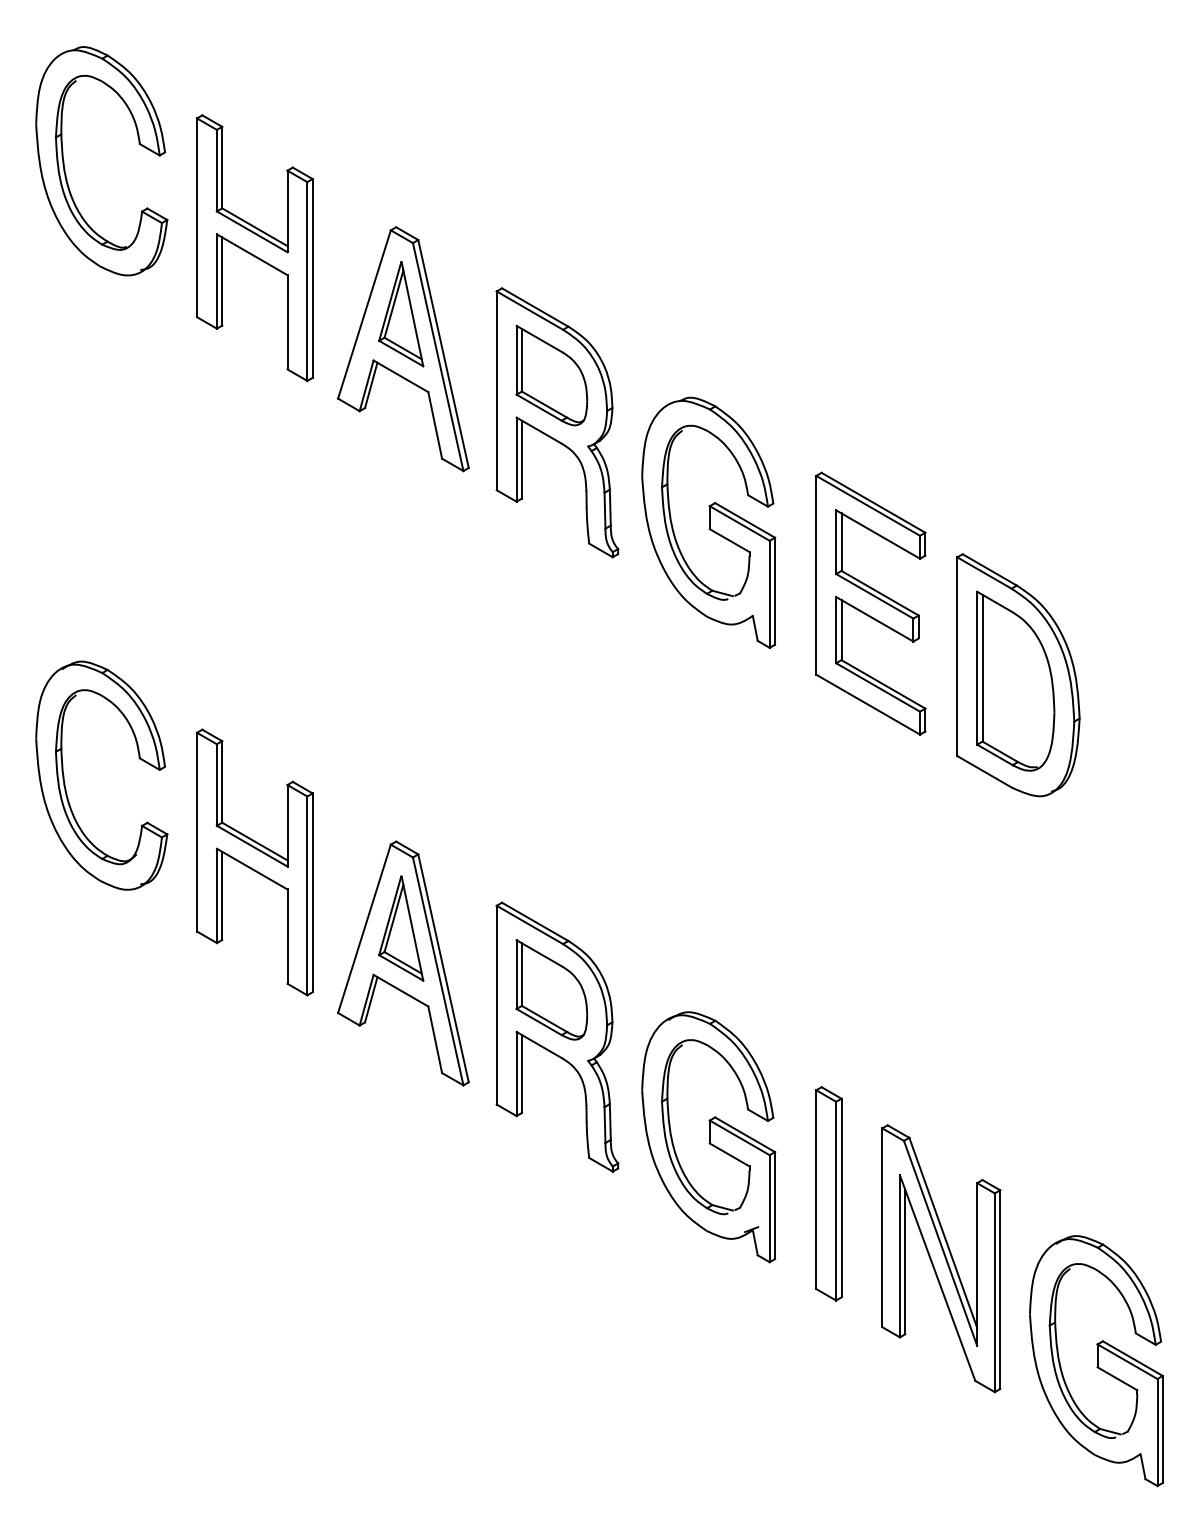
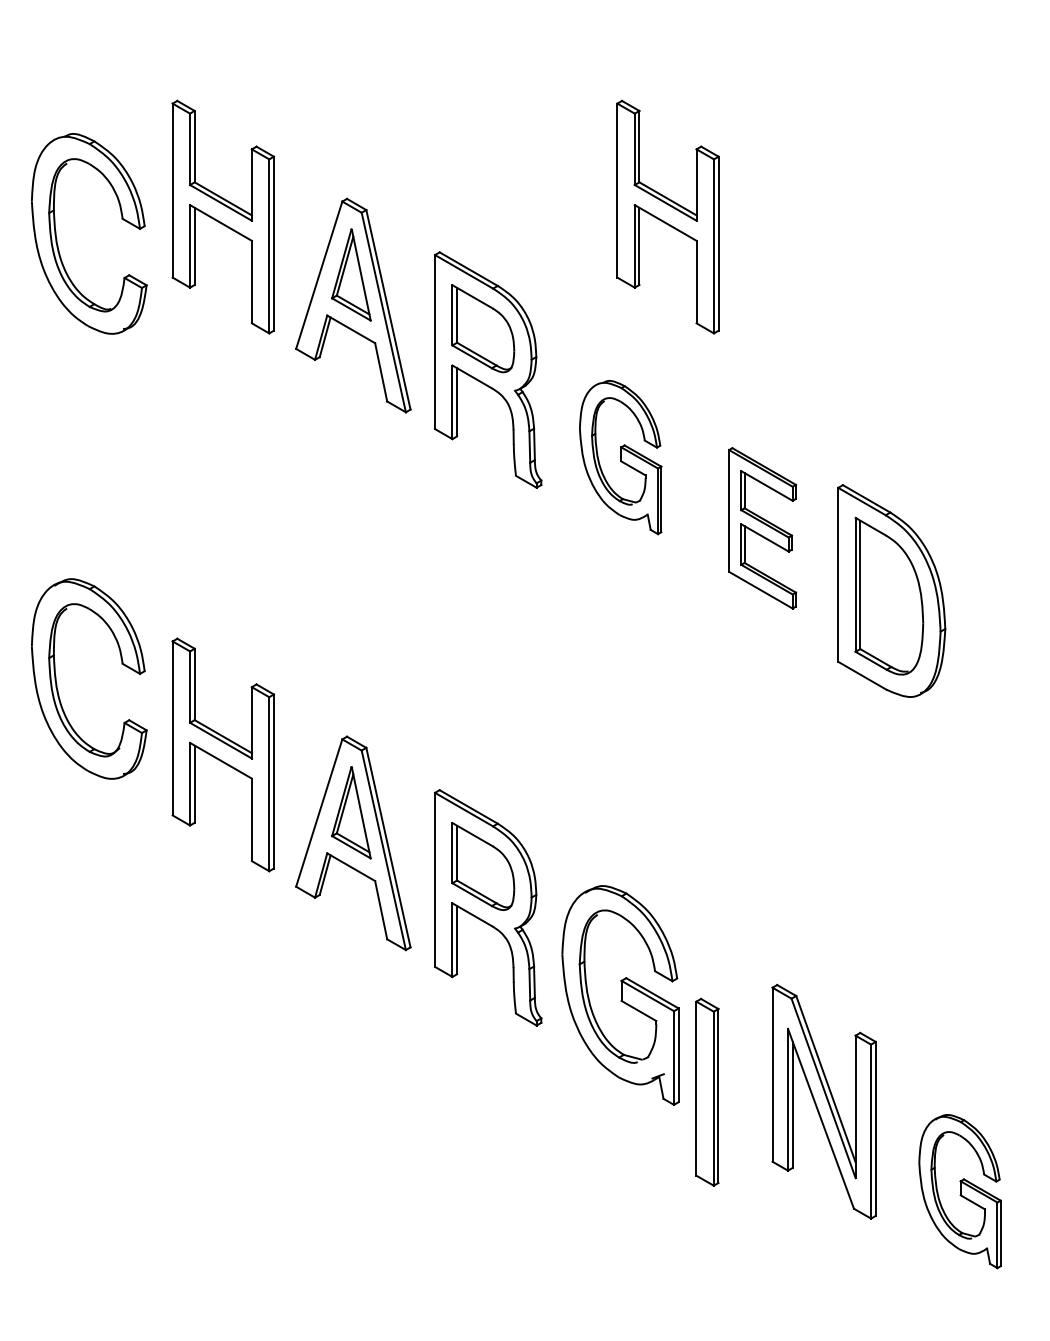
part: (65, 168) -> (57, 240), moved
part: (762, 248) -> (667, 217), added
part: (708, 522) -> (620, 457), size x0.7
part: (870, 603) -> (762, 528), size x0.7
part: (828, 1193) -> (707, 1092), moved
part: (1096, 1361) -> (960, 1191), size x0.7

